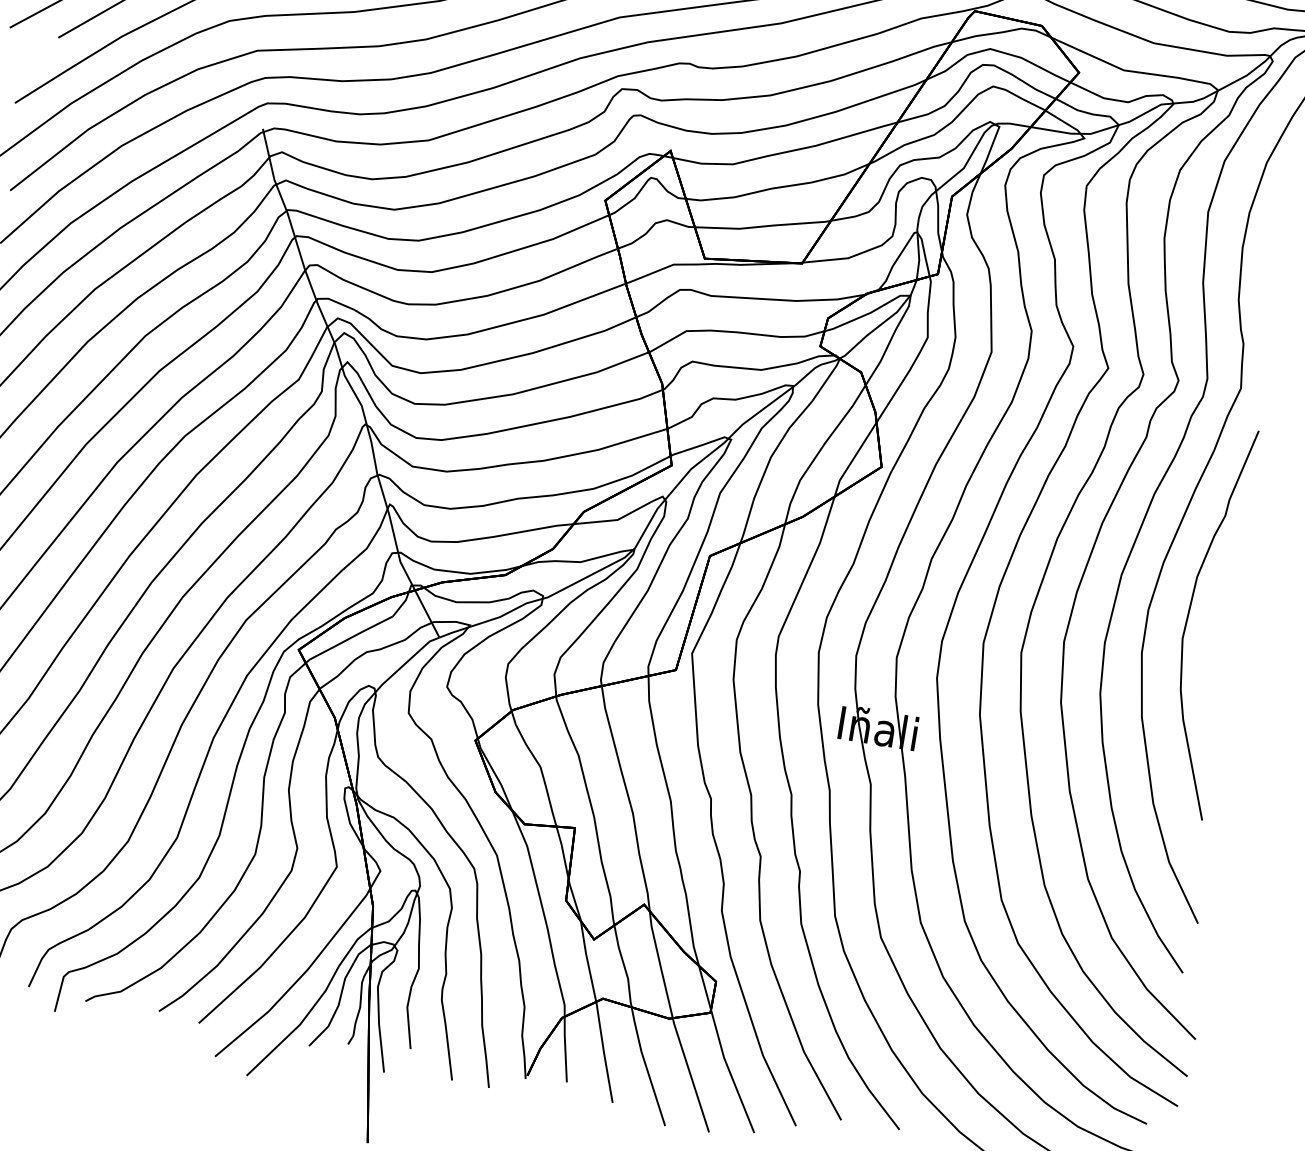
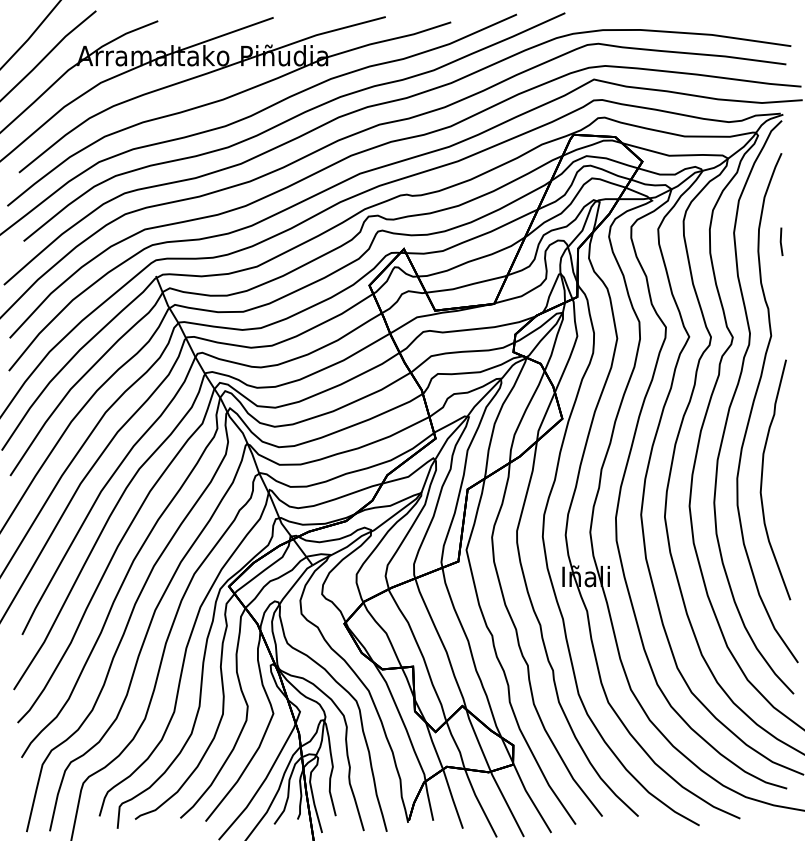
line: (1282, 238) -> (781, 241), added

